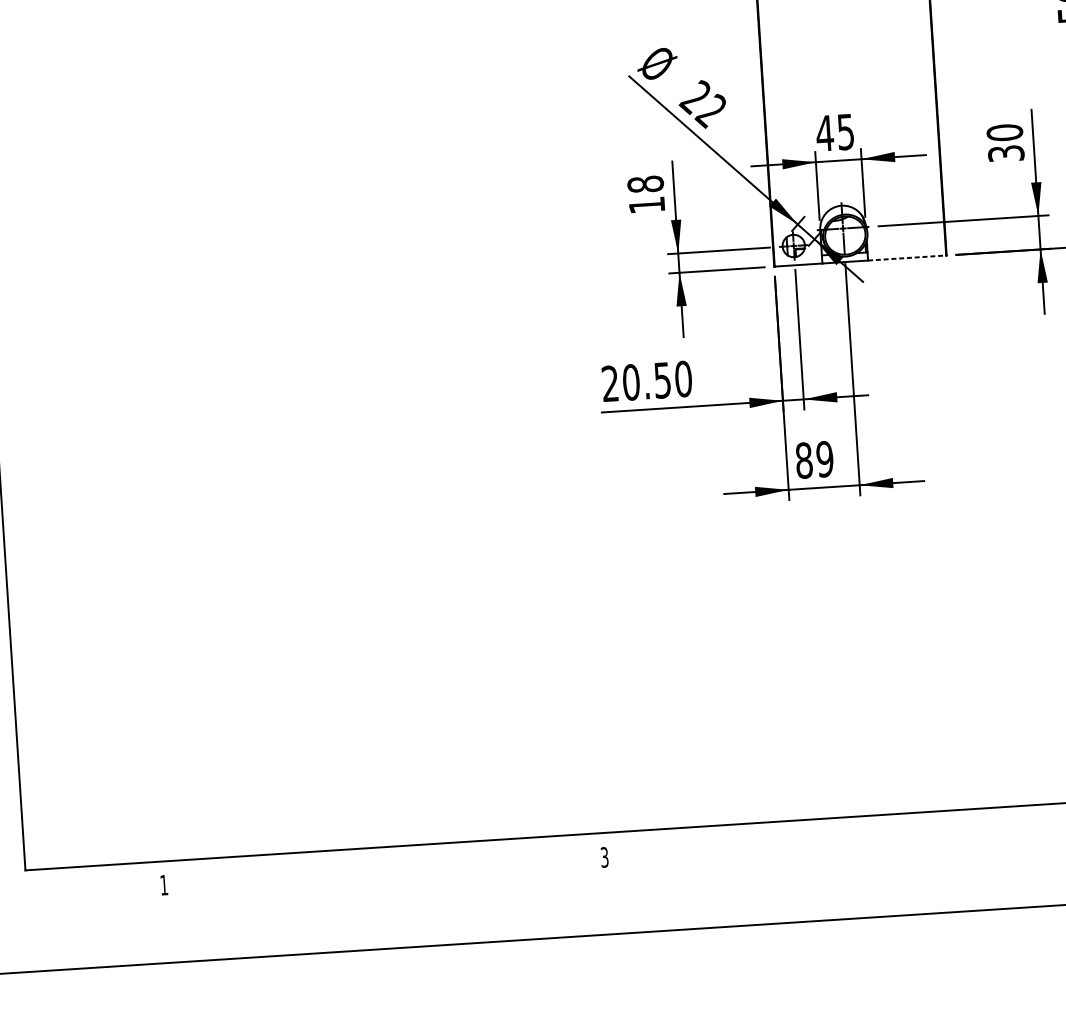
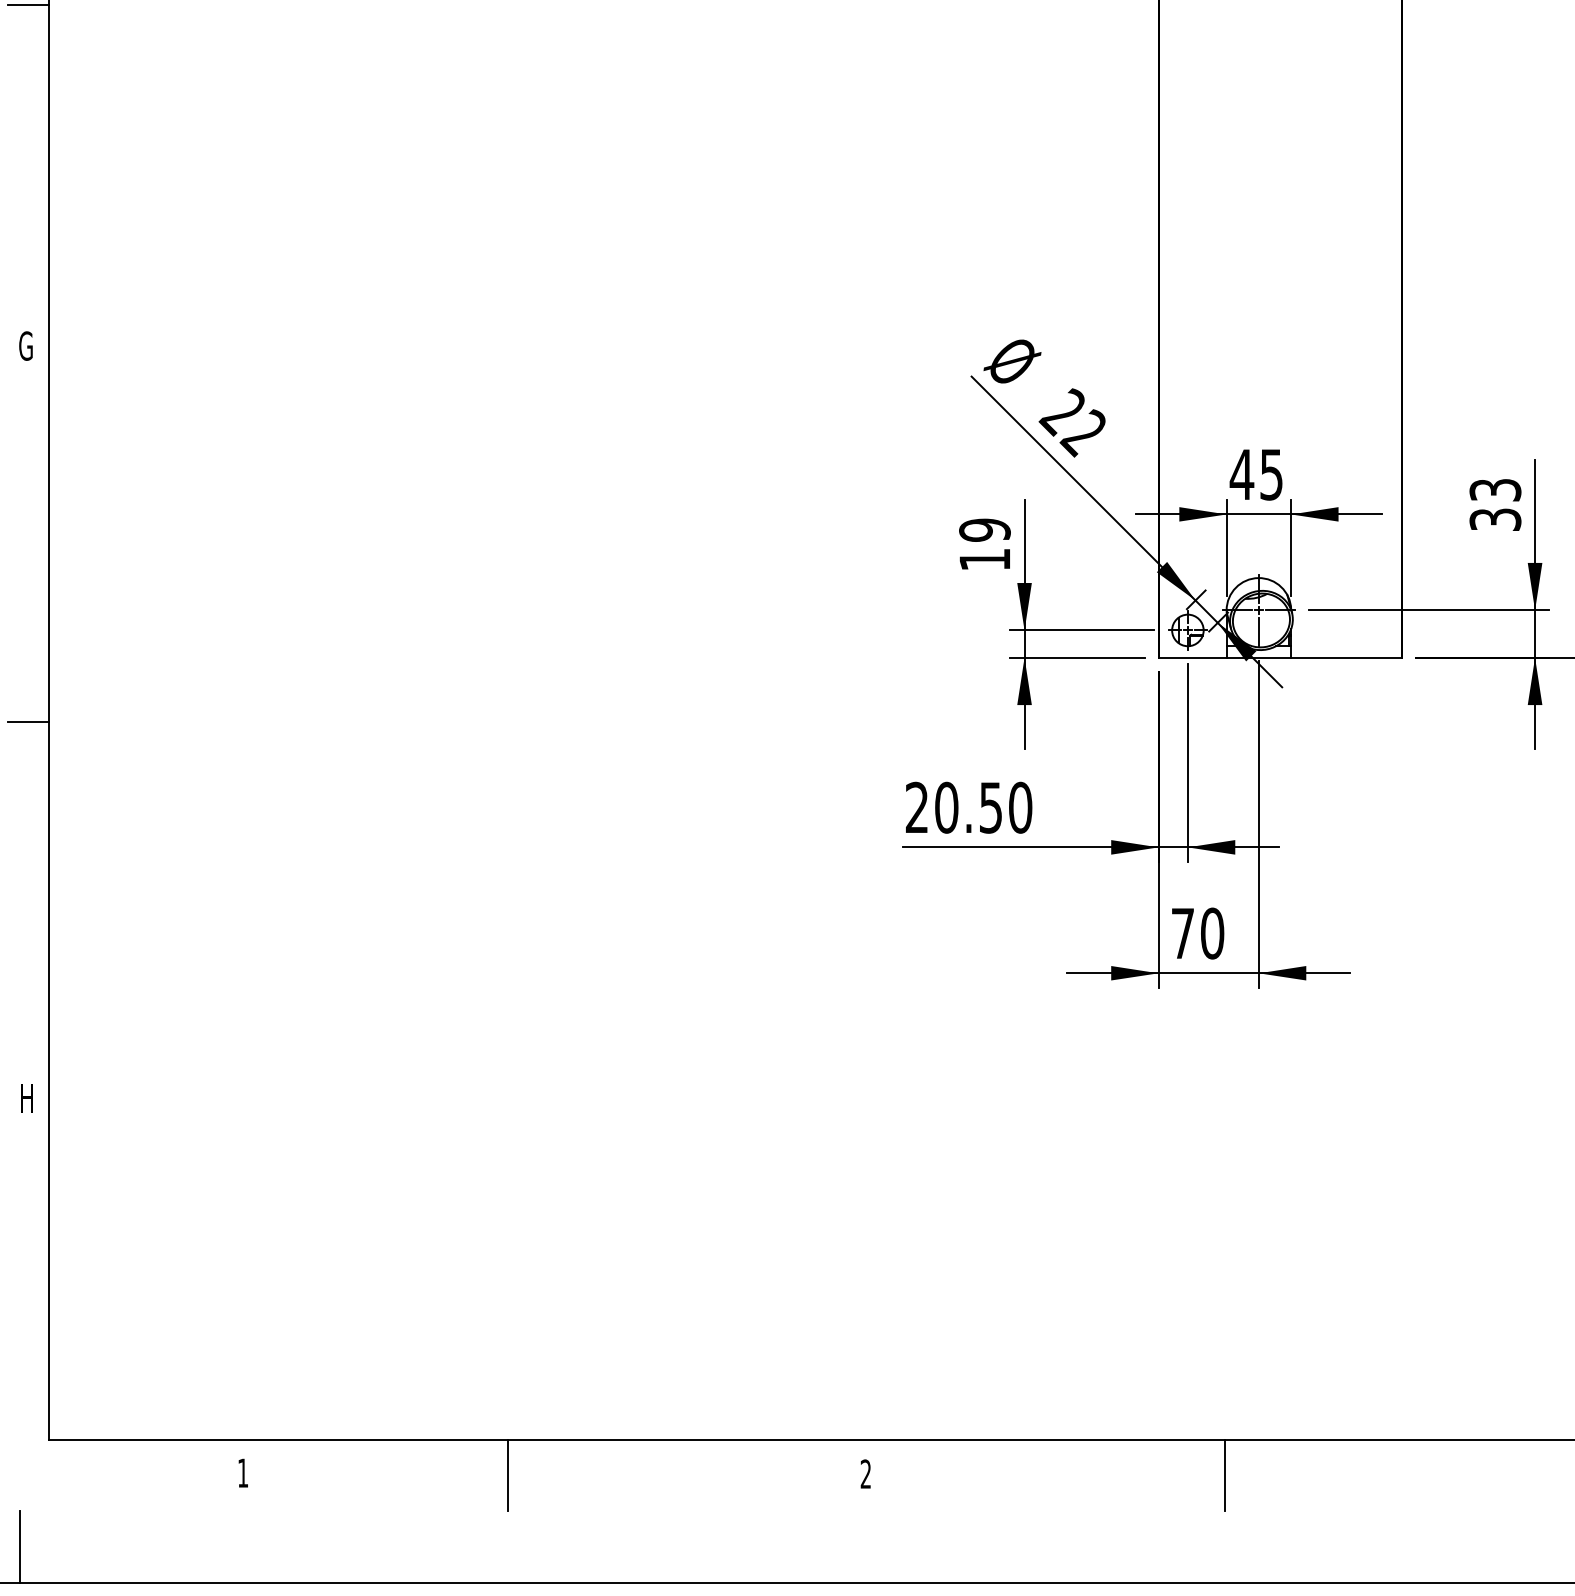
text: (1004, 132) -> (1495, 489), 30 -> 33
text: (645, 183) -> (984, 529), 18 -> 19
line: (907, 257) -> (1346, 657), dashed -> solid
text: (814, 459) -> (1197, 933), 89 -> 70
line: (859, 841) -> (1225, 1475), added
text: (604, 857) -> (865, 1474), 3 -> 2
line: (351, 874) -> (508, 1475), added
line: (10, 947) -> (20, 1547), added

